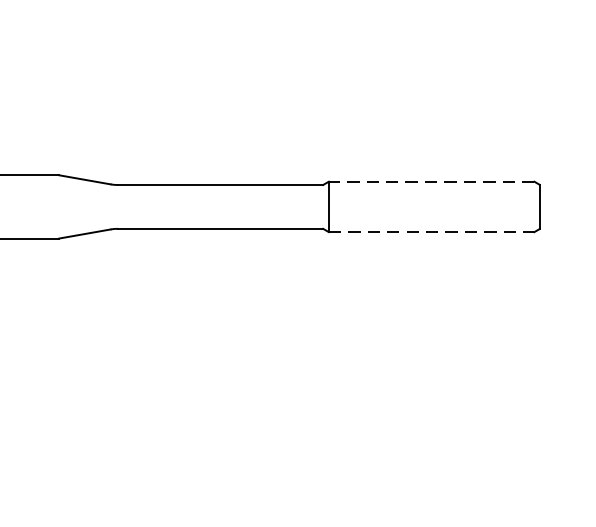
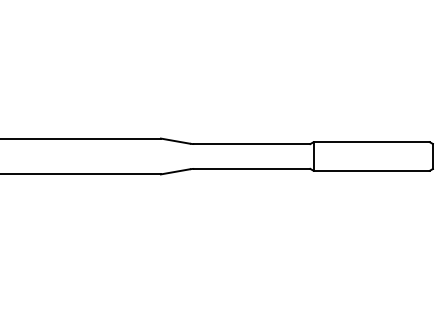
line: (431, 182) -> (371, 142), dashed -> solid
line: (432, 231) -> (372, 170), dashed -> solid

